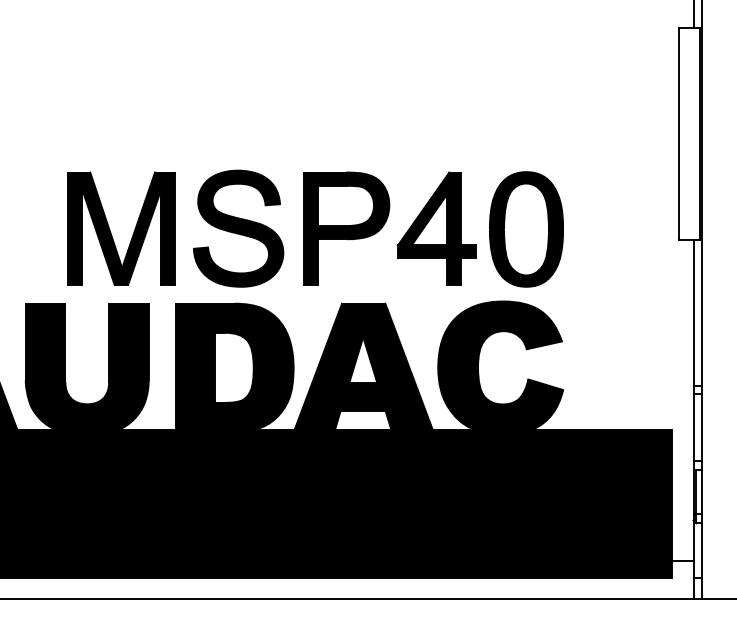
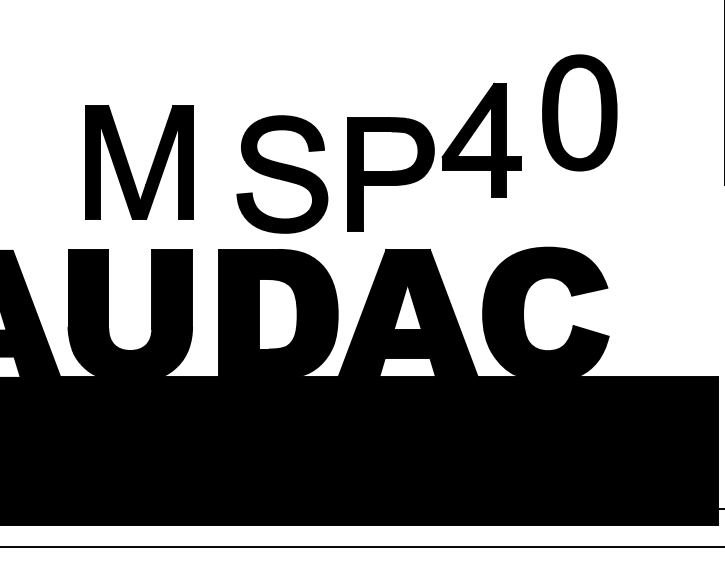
part: (436, 228) -> (481, 140), moved
part: (526, 229) -> (579, 112), moved
part: (111, 232) -> (129, 166), moved

